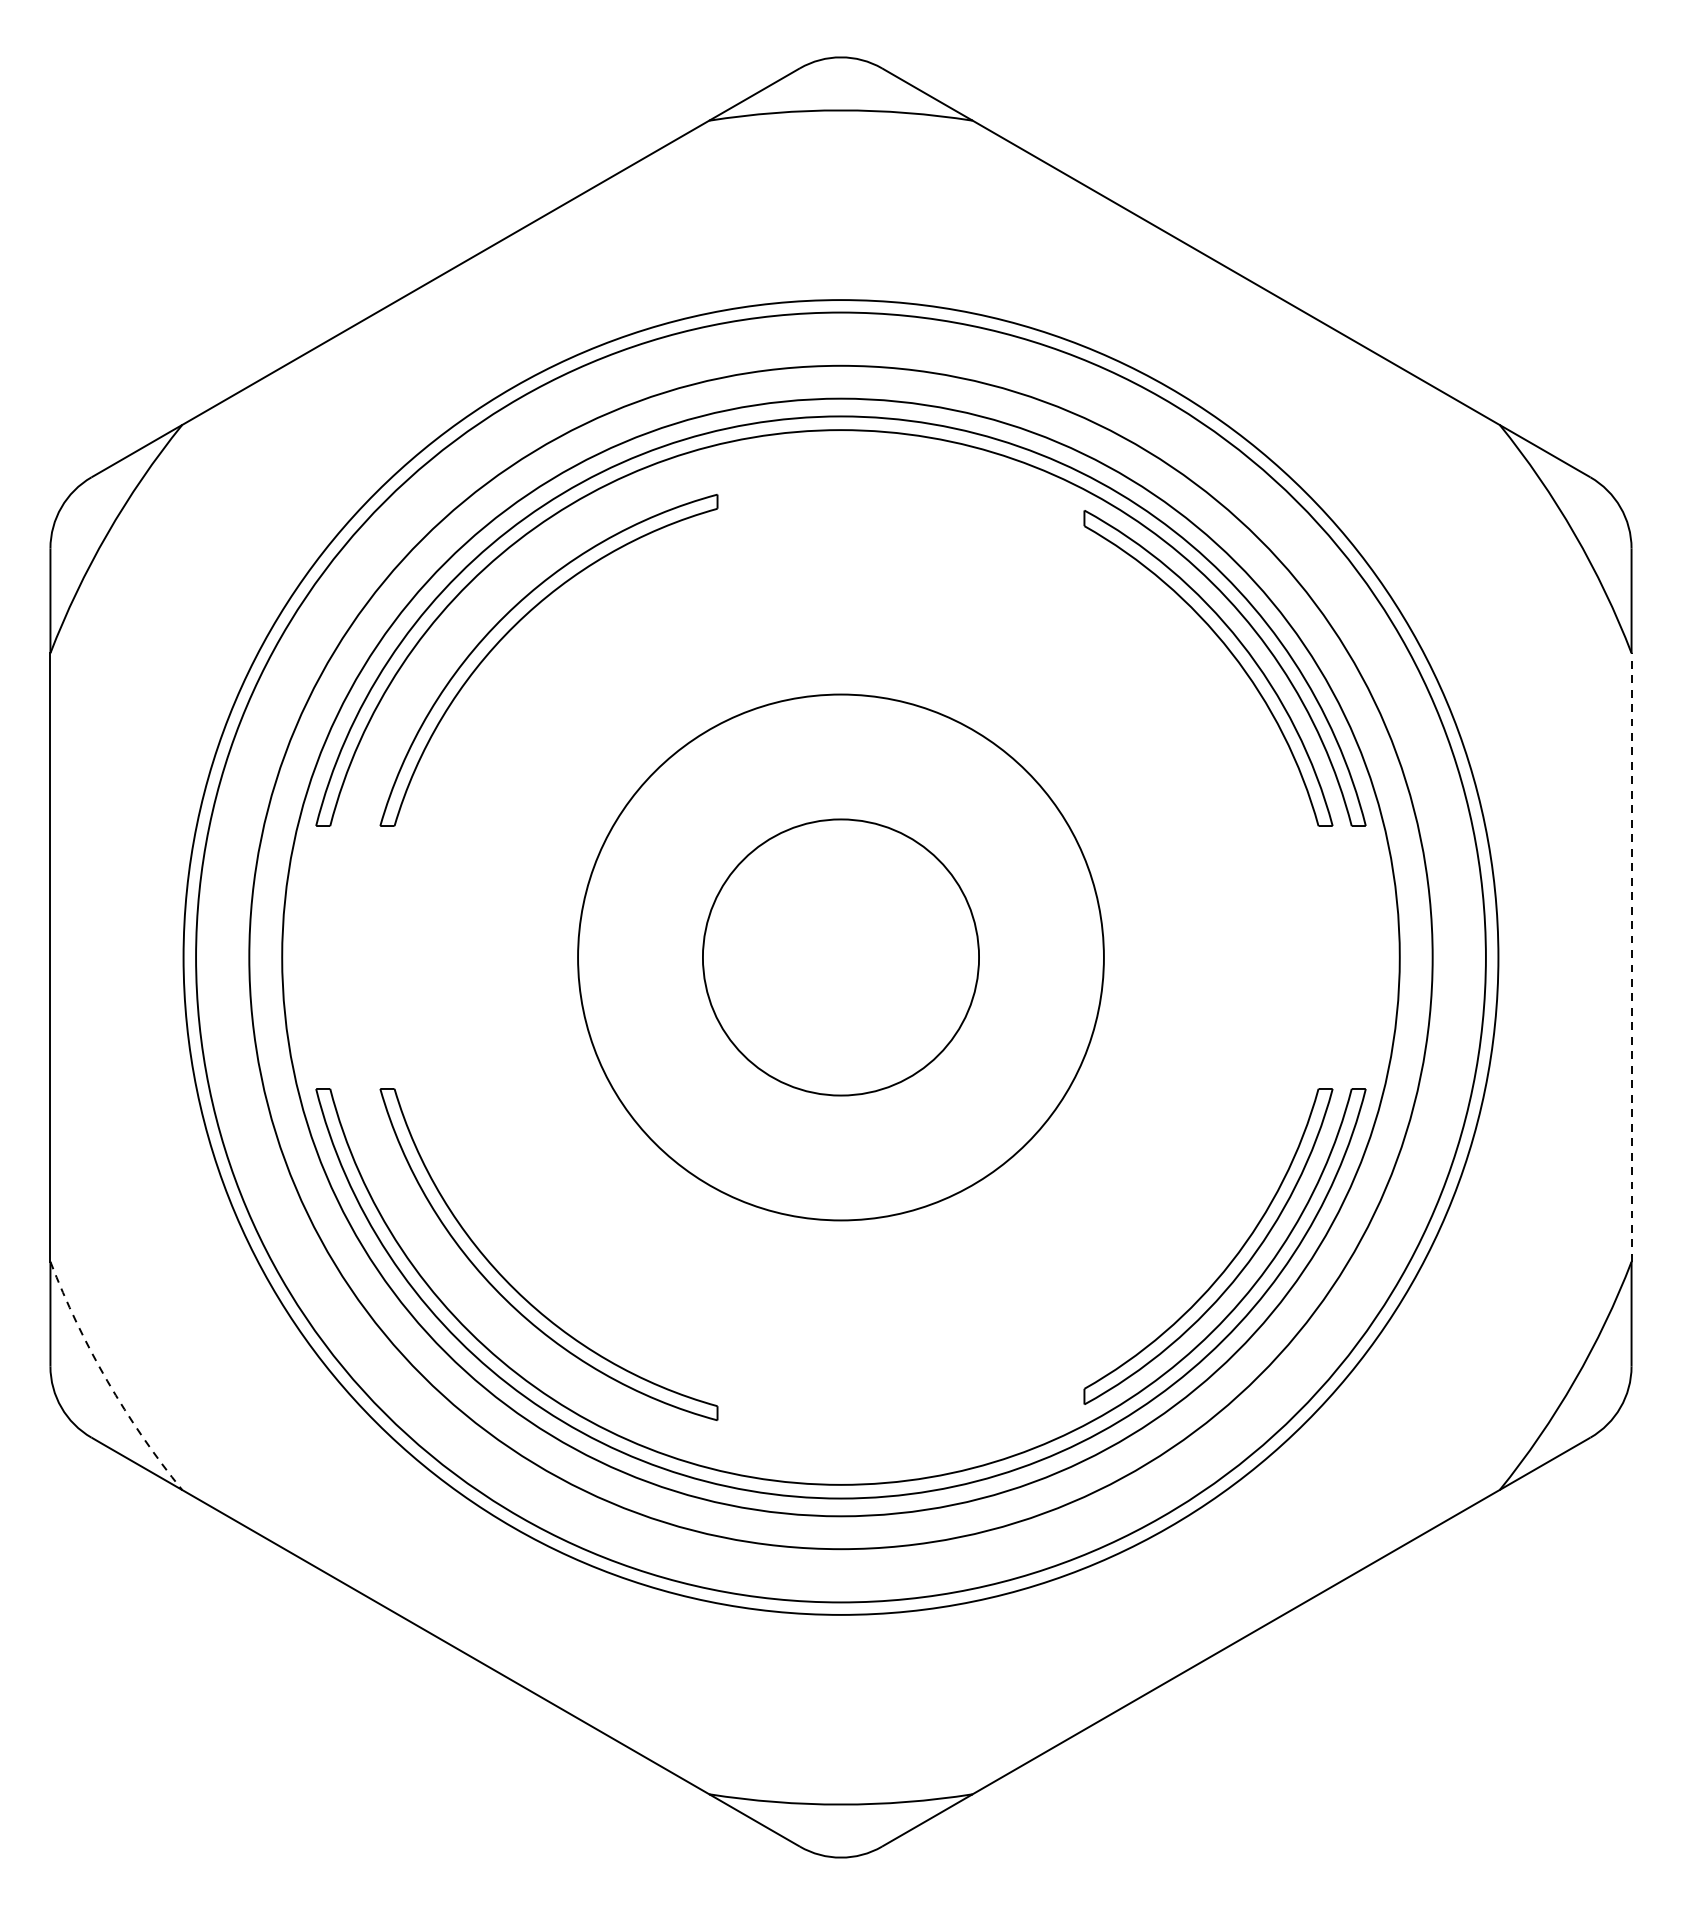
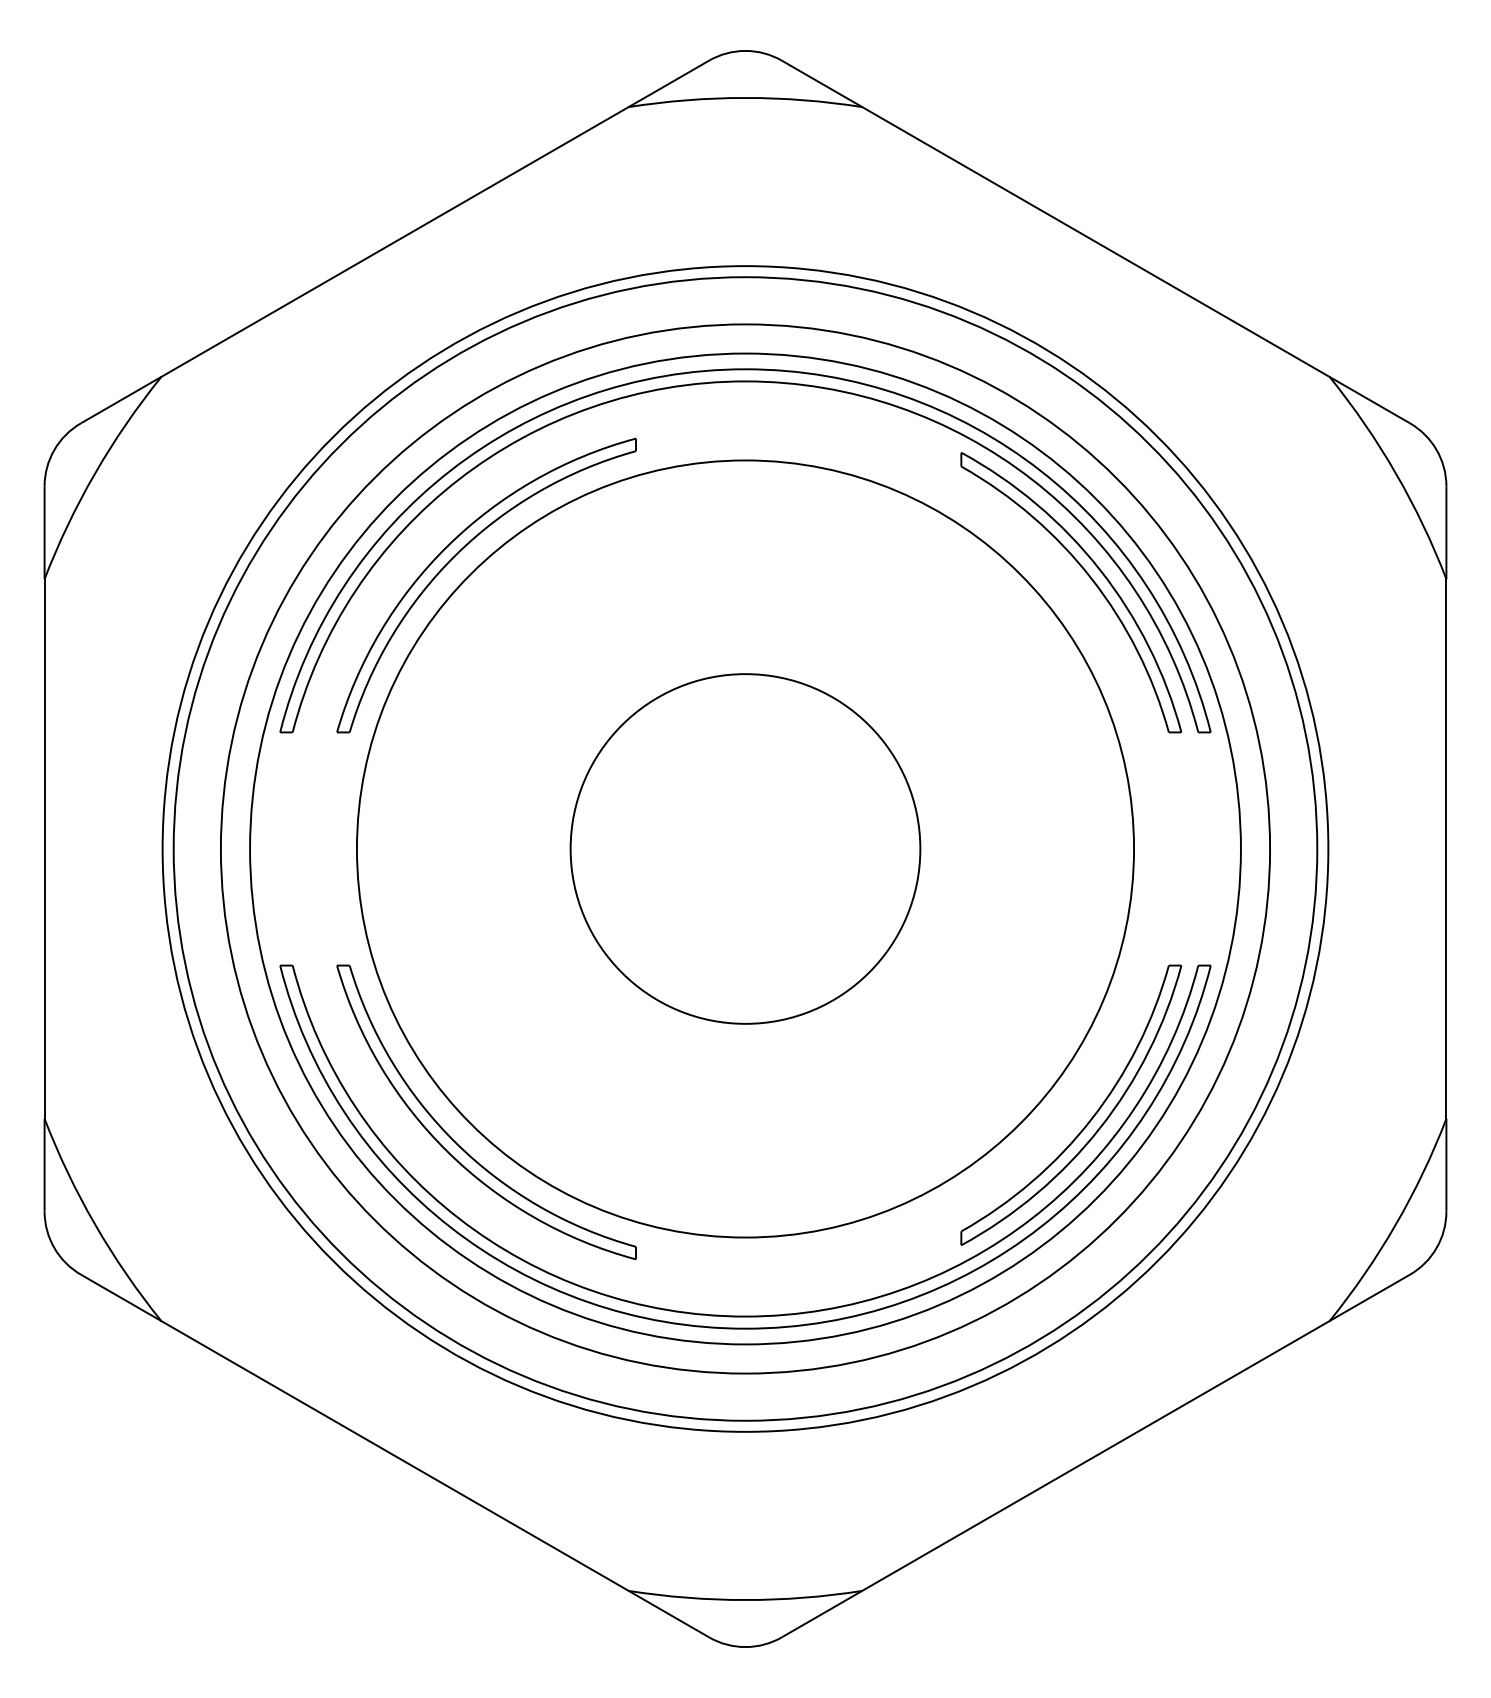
circle: (841, 956) -> (745, 848), size x1.43
circle: (841, 956) -> (745, 848), size x1.67
line: (1631, 958) -> (1446, 849), dashed -> solid
arc: (107, 1381) -> (95, 1224), dashed -> solid

